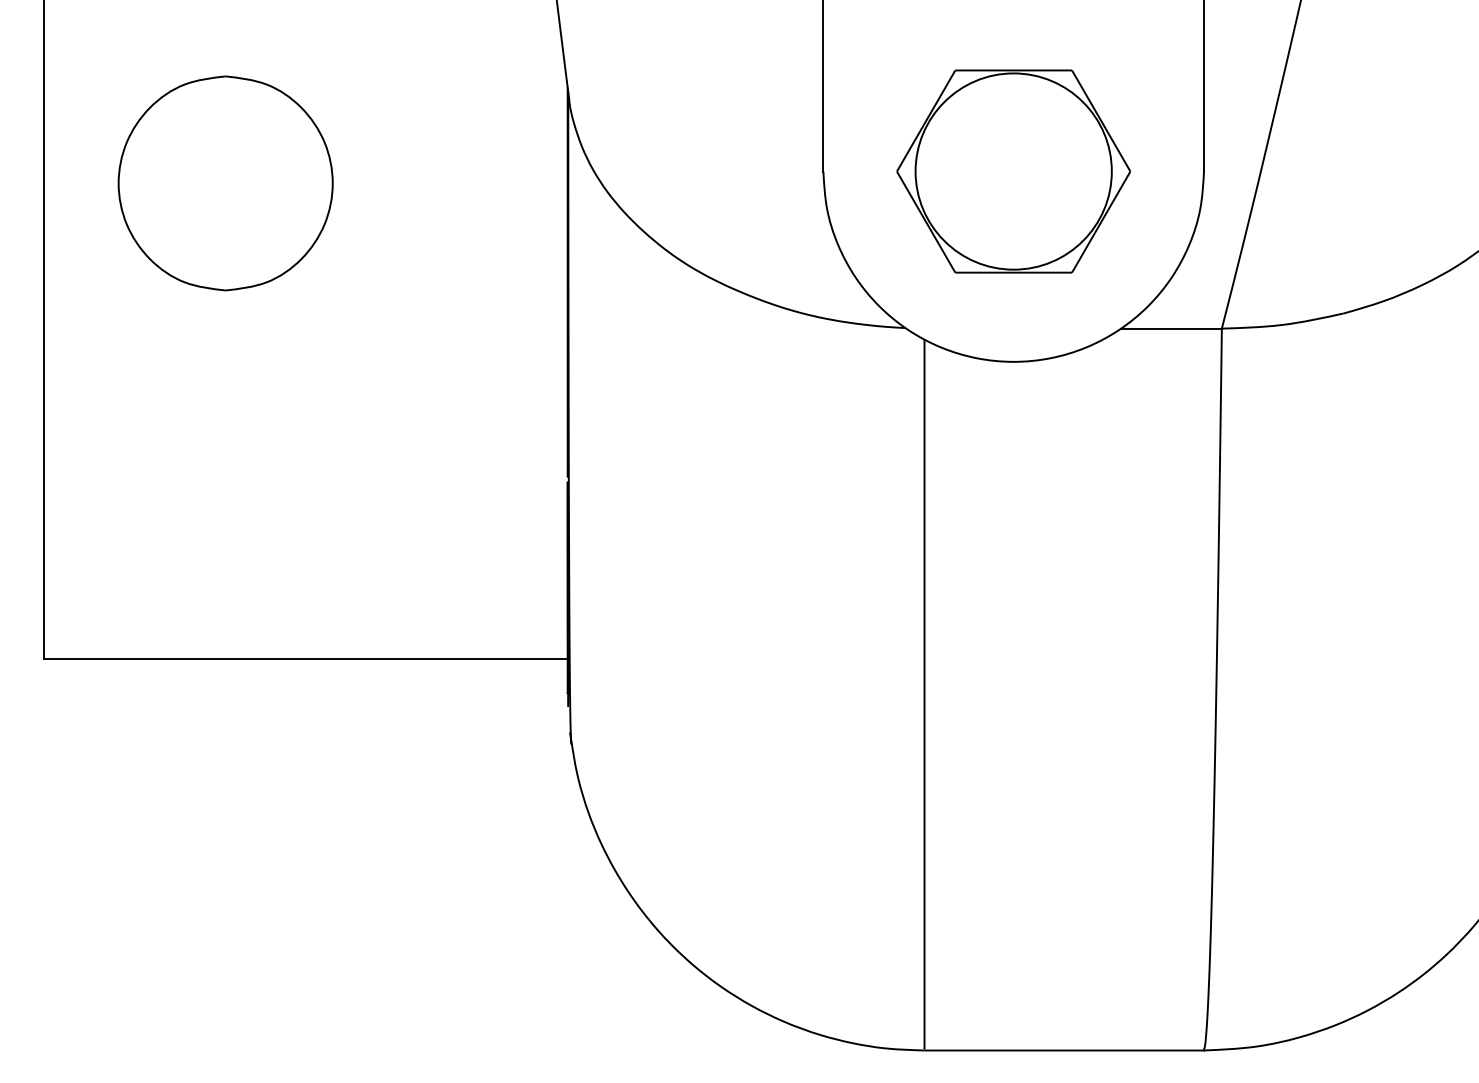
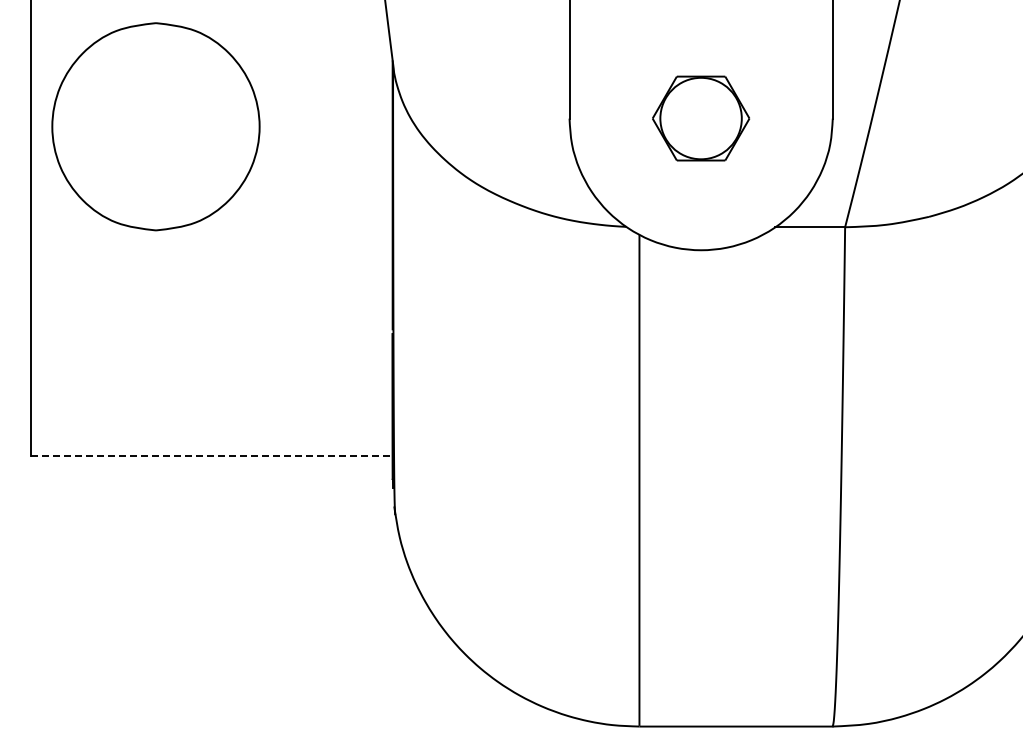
part: (1012, 171) -> (700, 118), size x0.6
part: (226, 182) -> (156, 126), size x1.4
line: (305, 658) -> (211, 455), solid -> dashed

